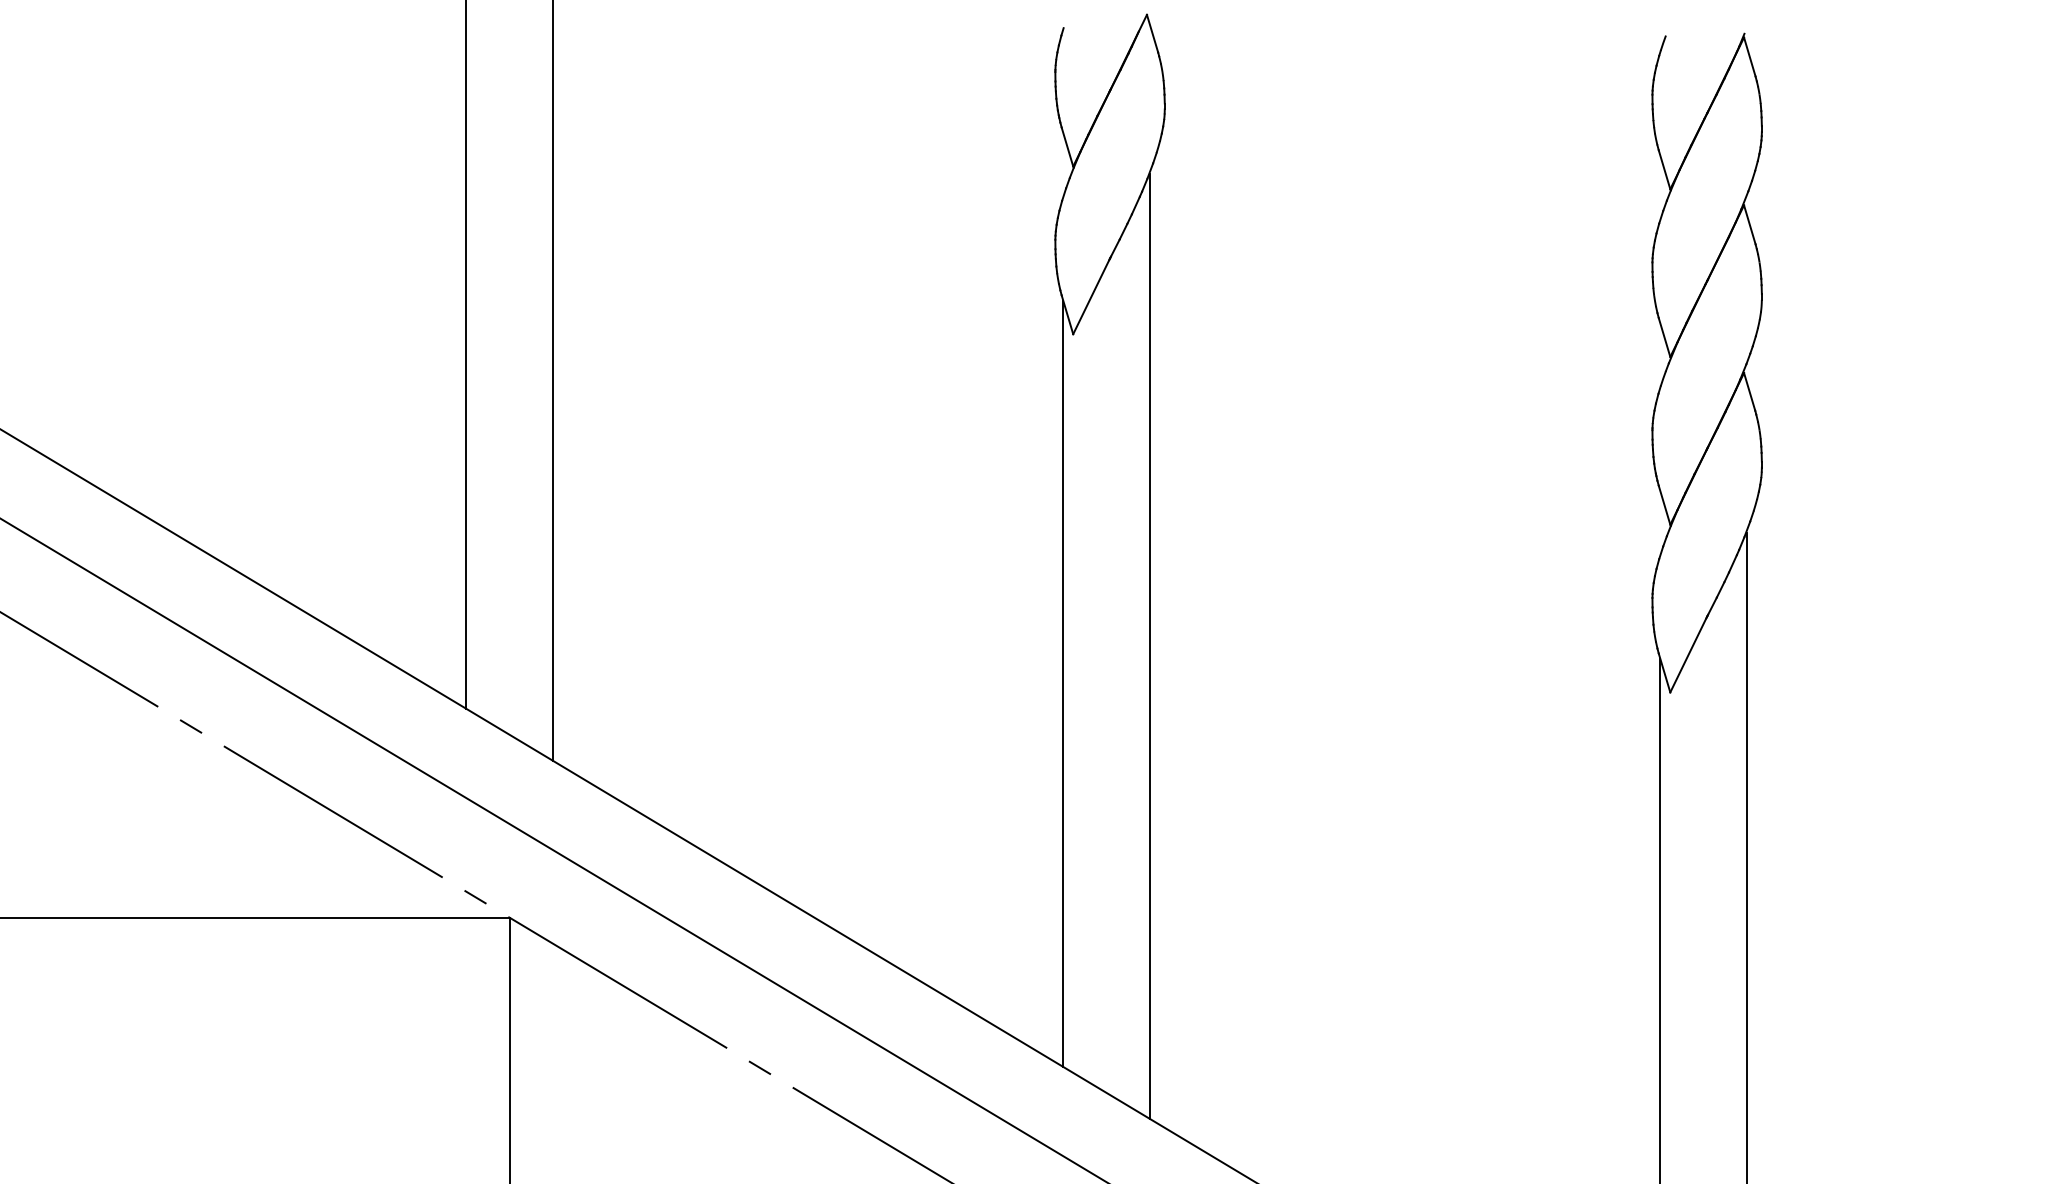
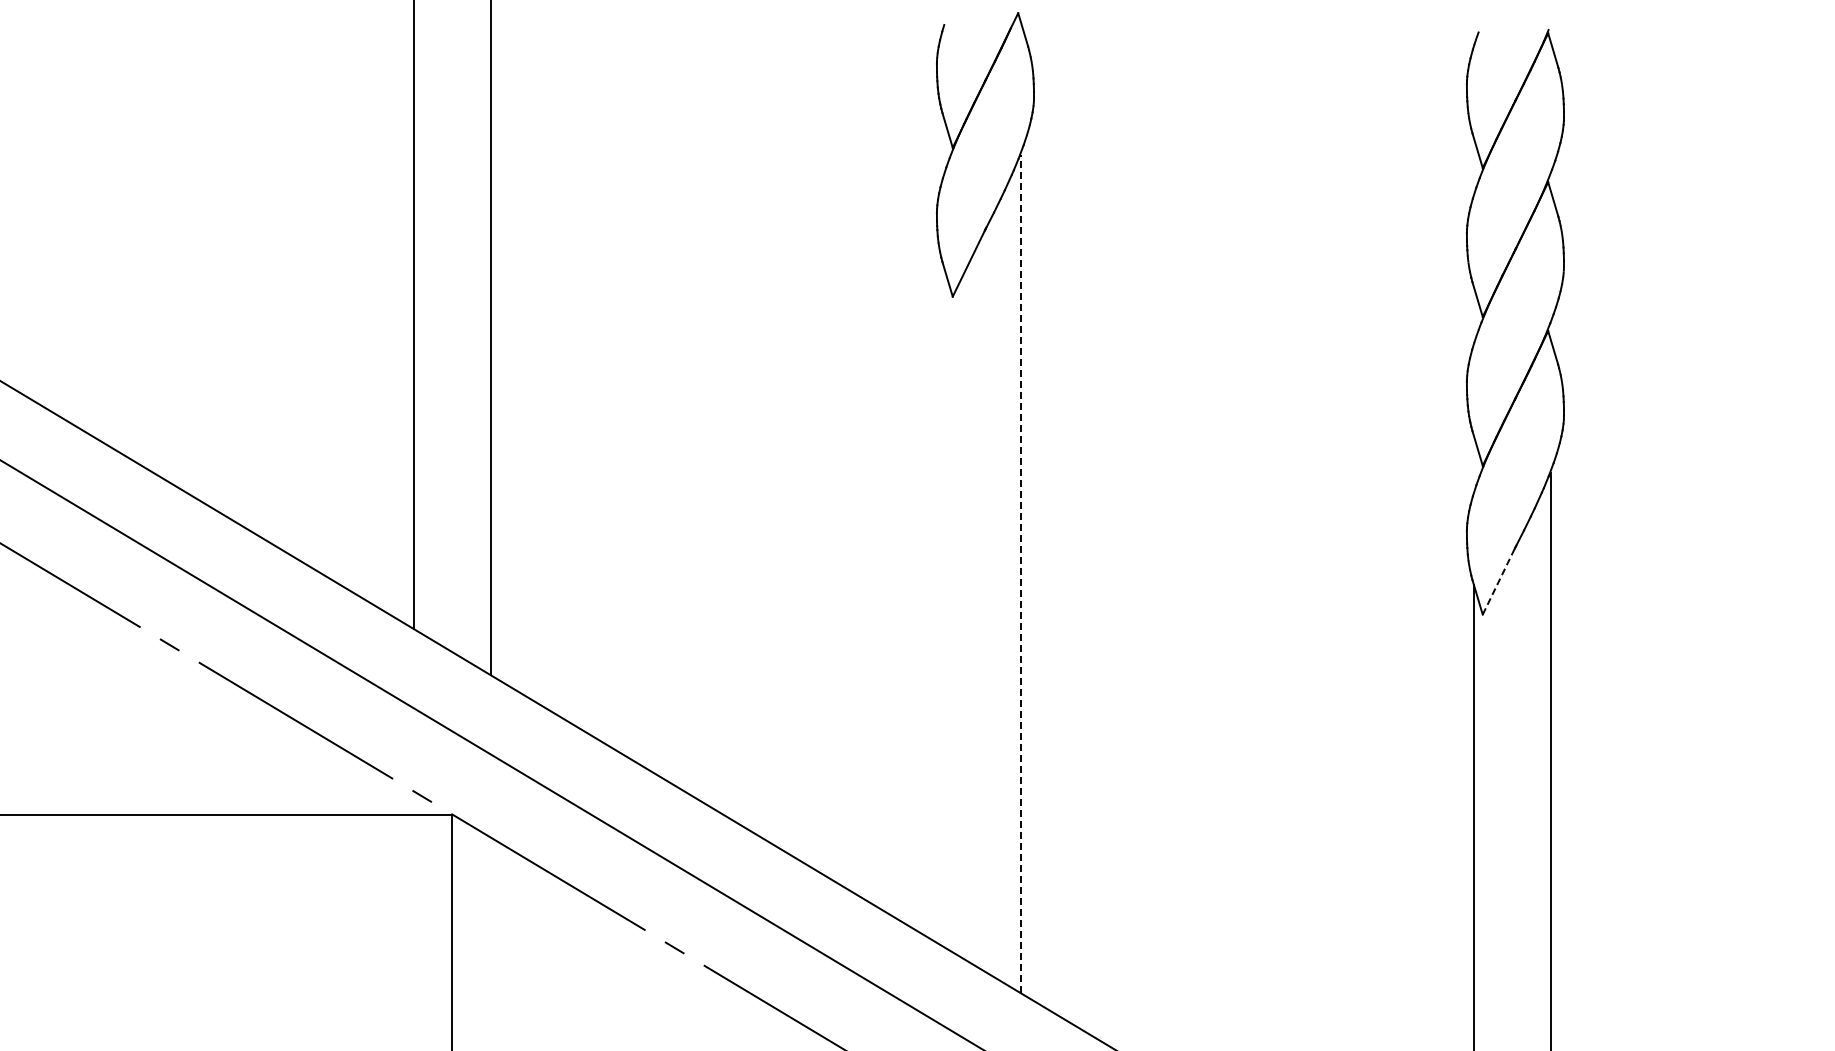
line: (1149, 646) -> (1020, 573), solid -> dashed
line: (1689, 653) -> (1499, 580), solid -> dashed
line: (1062, 683) -> (943, 606), removed

